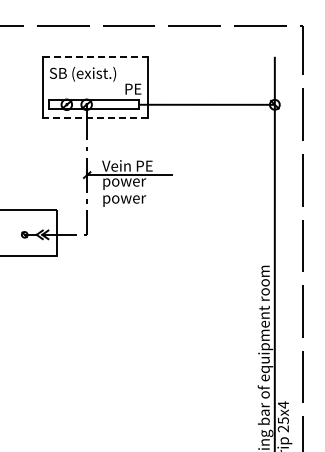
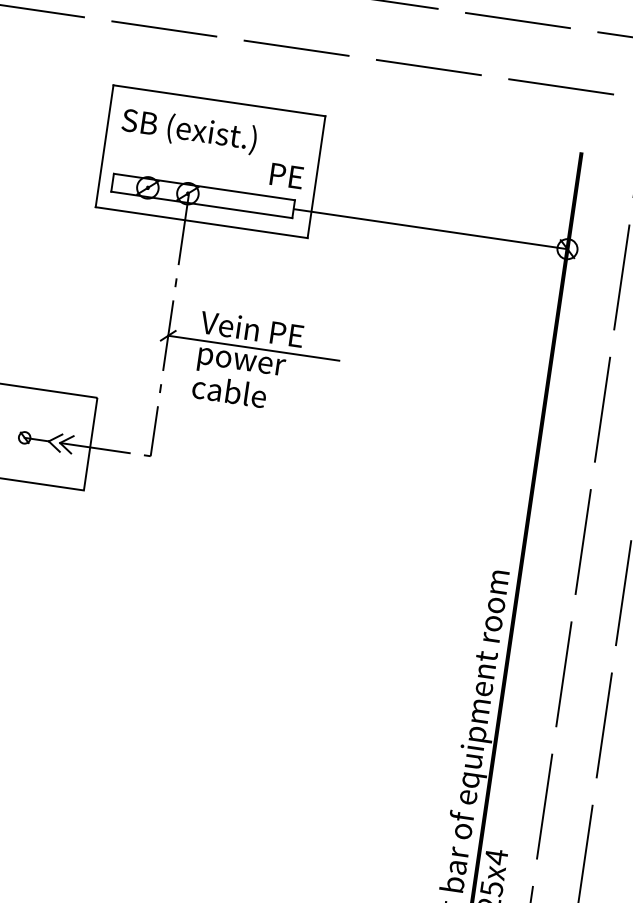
line: (95, 57) -> (219, 100), dashed -> solid
line: (95, 117) -> (201, 221), dashed -> solid
text: (124, 198) -> (236, 393), power -> cable

